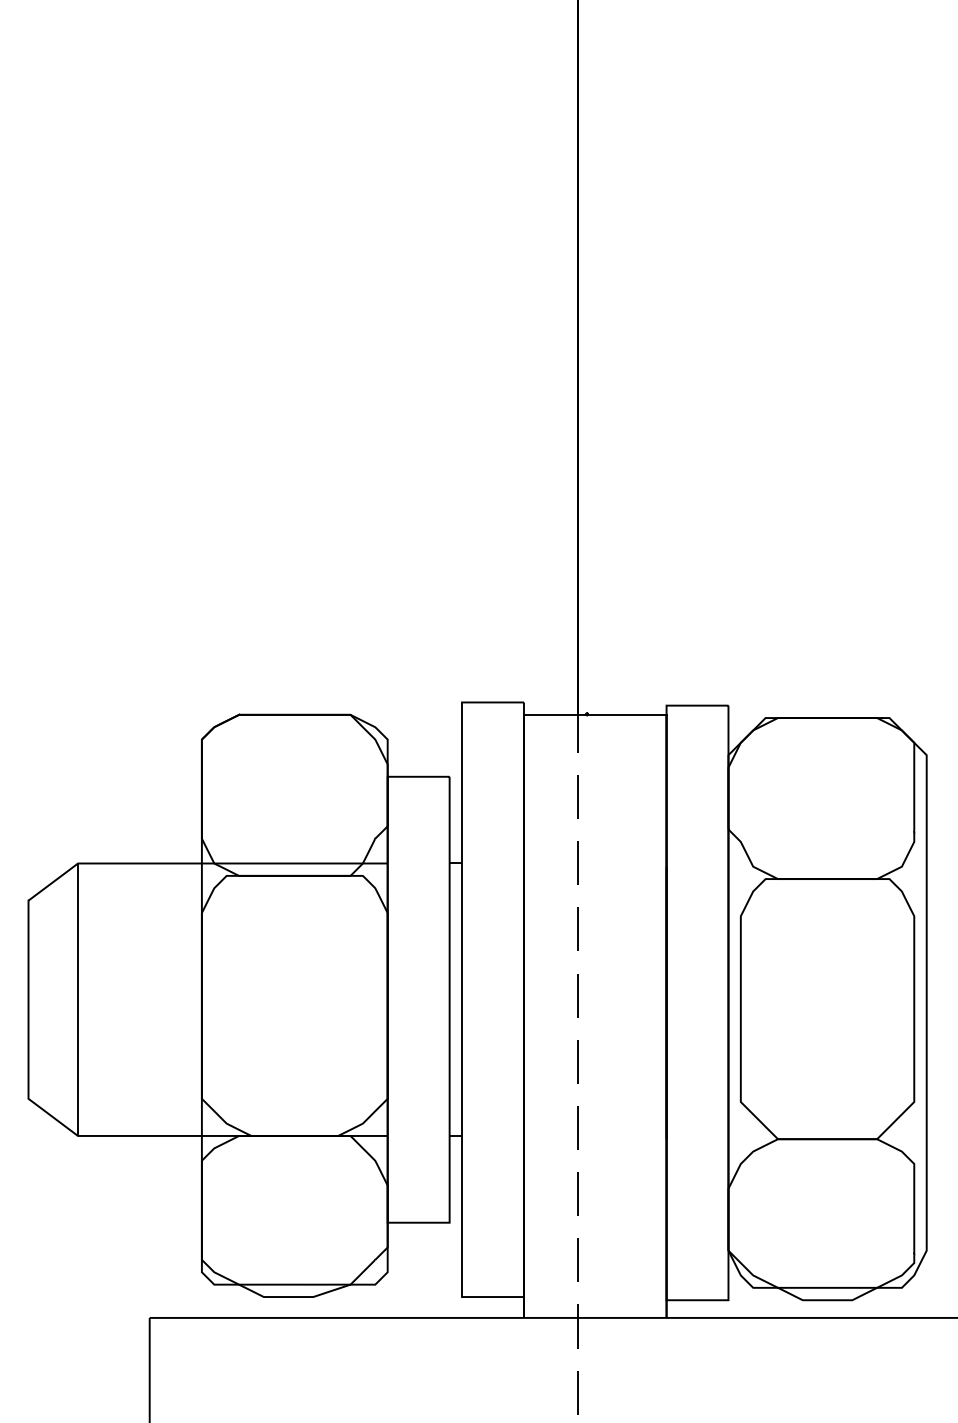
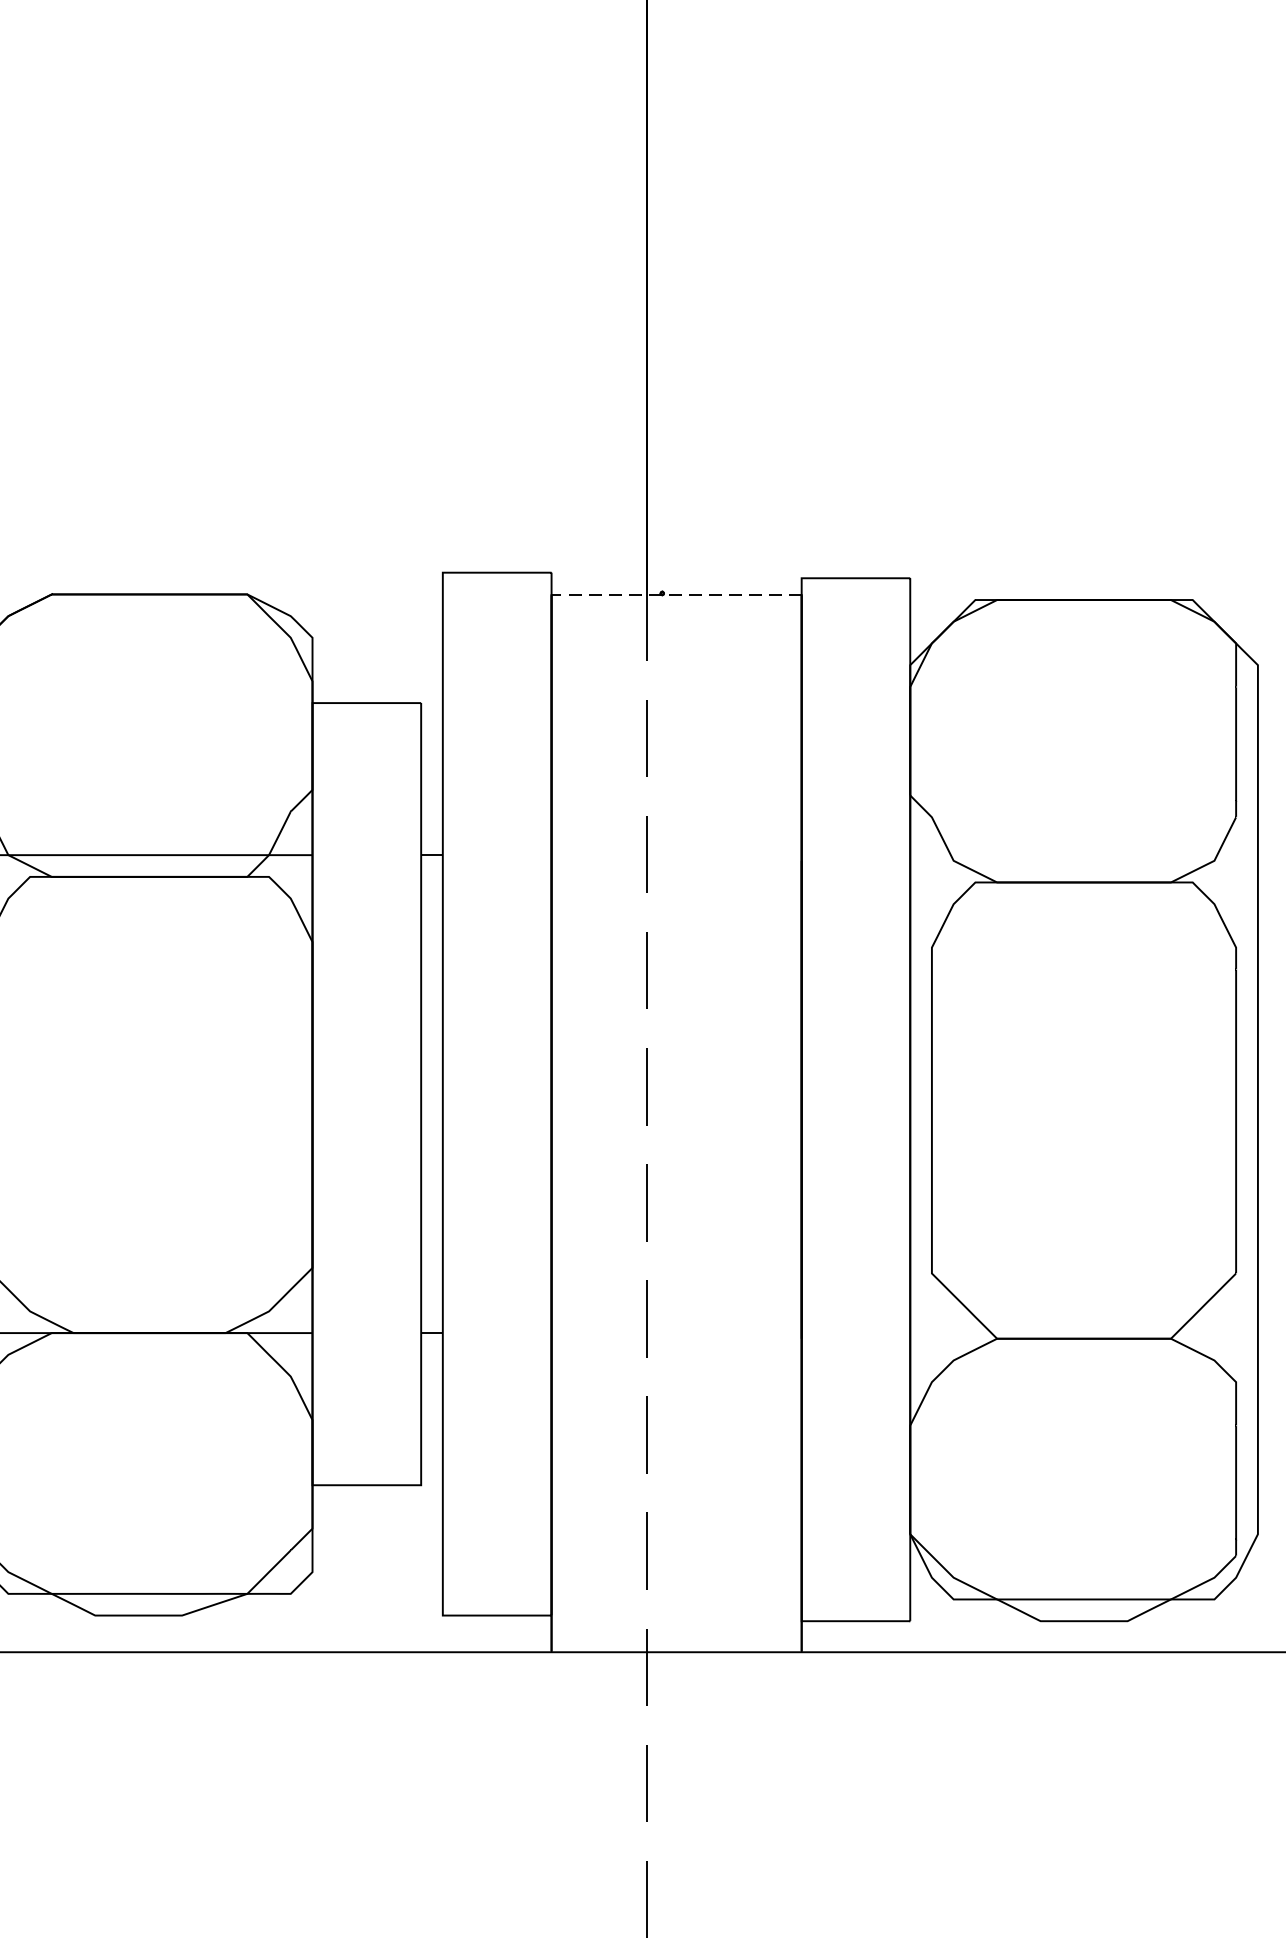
line: (594, 715) -> (675, 595), solid -> dashed

